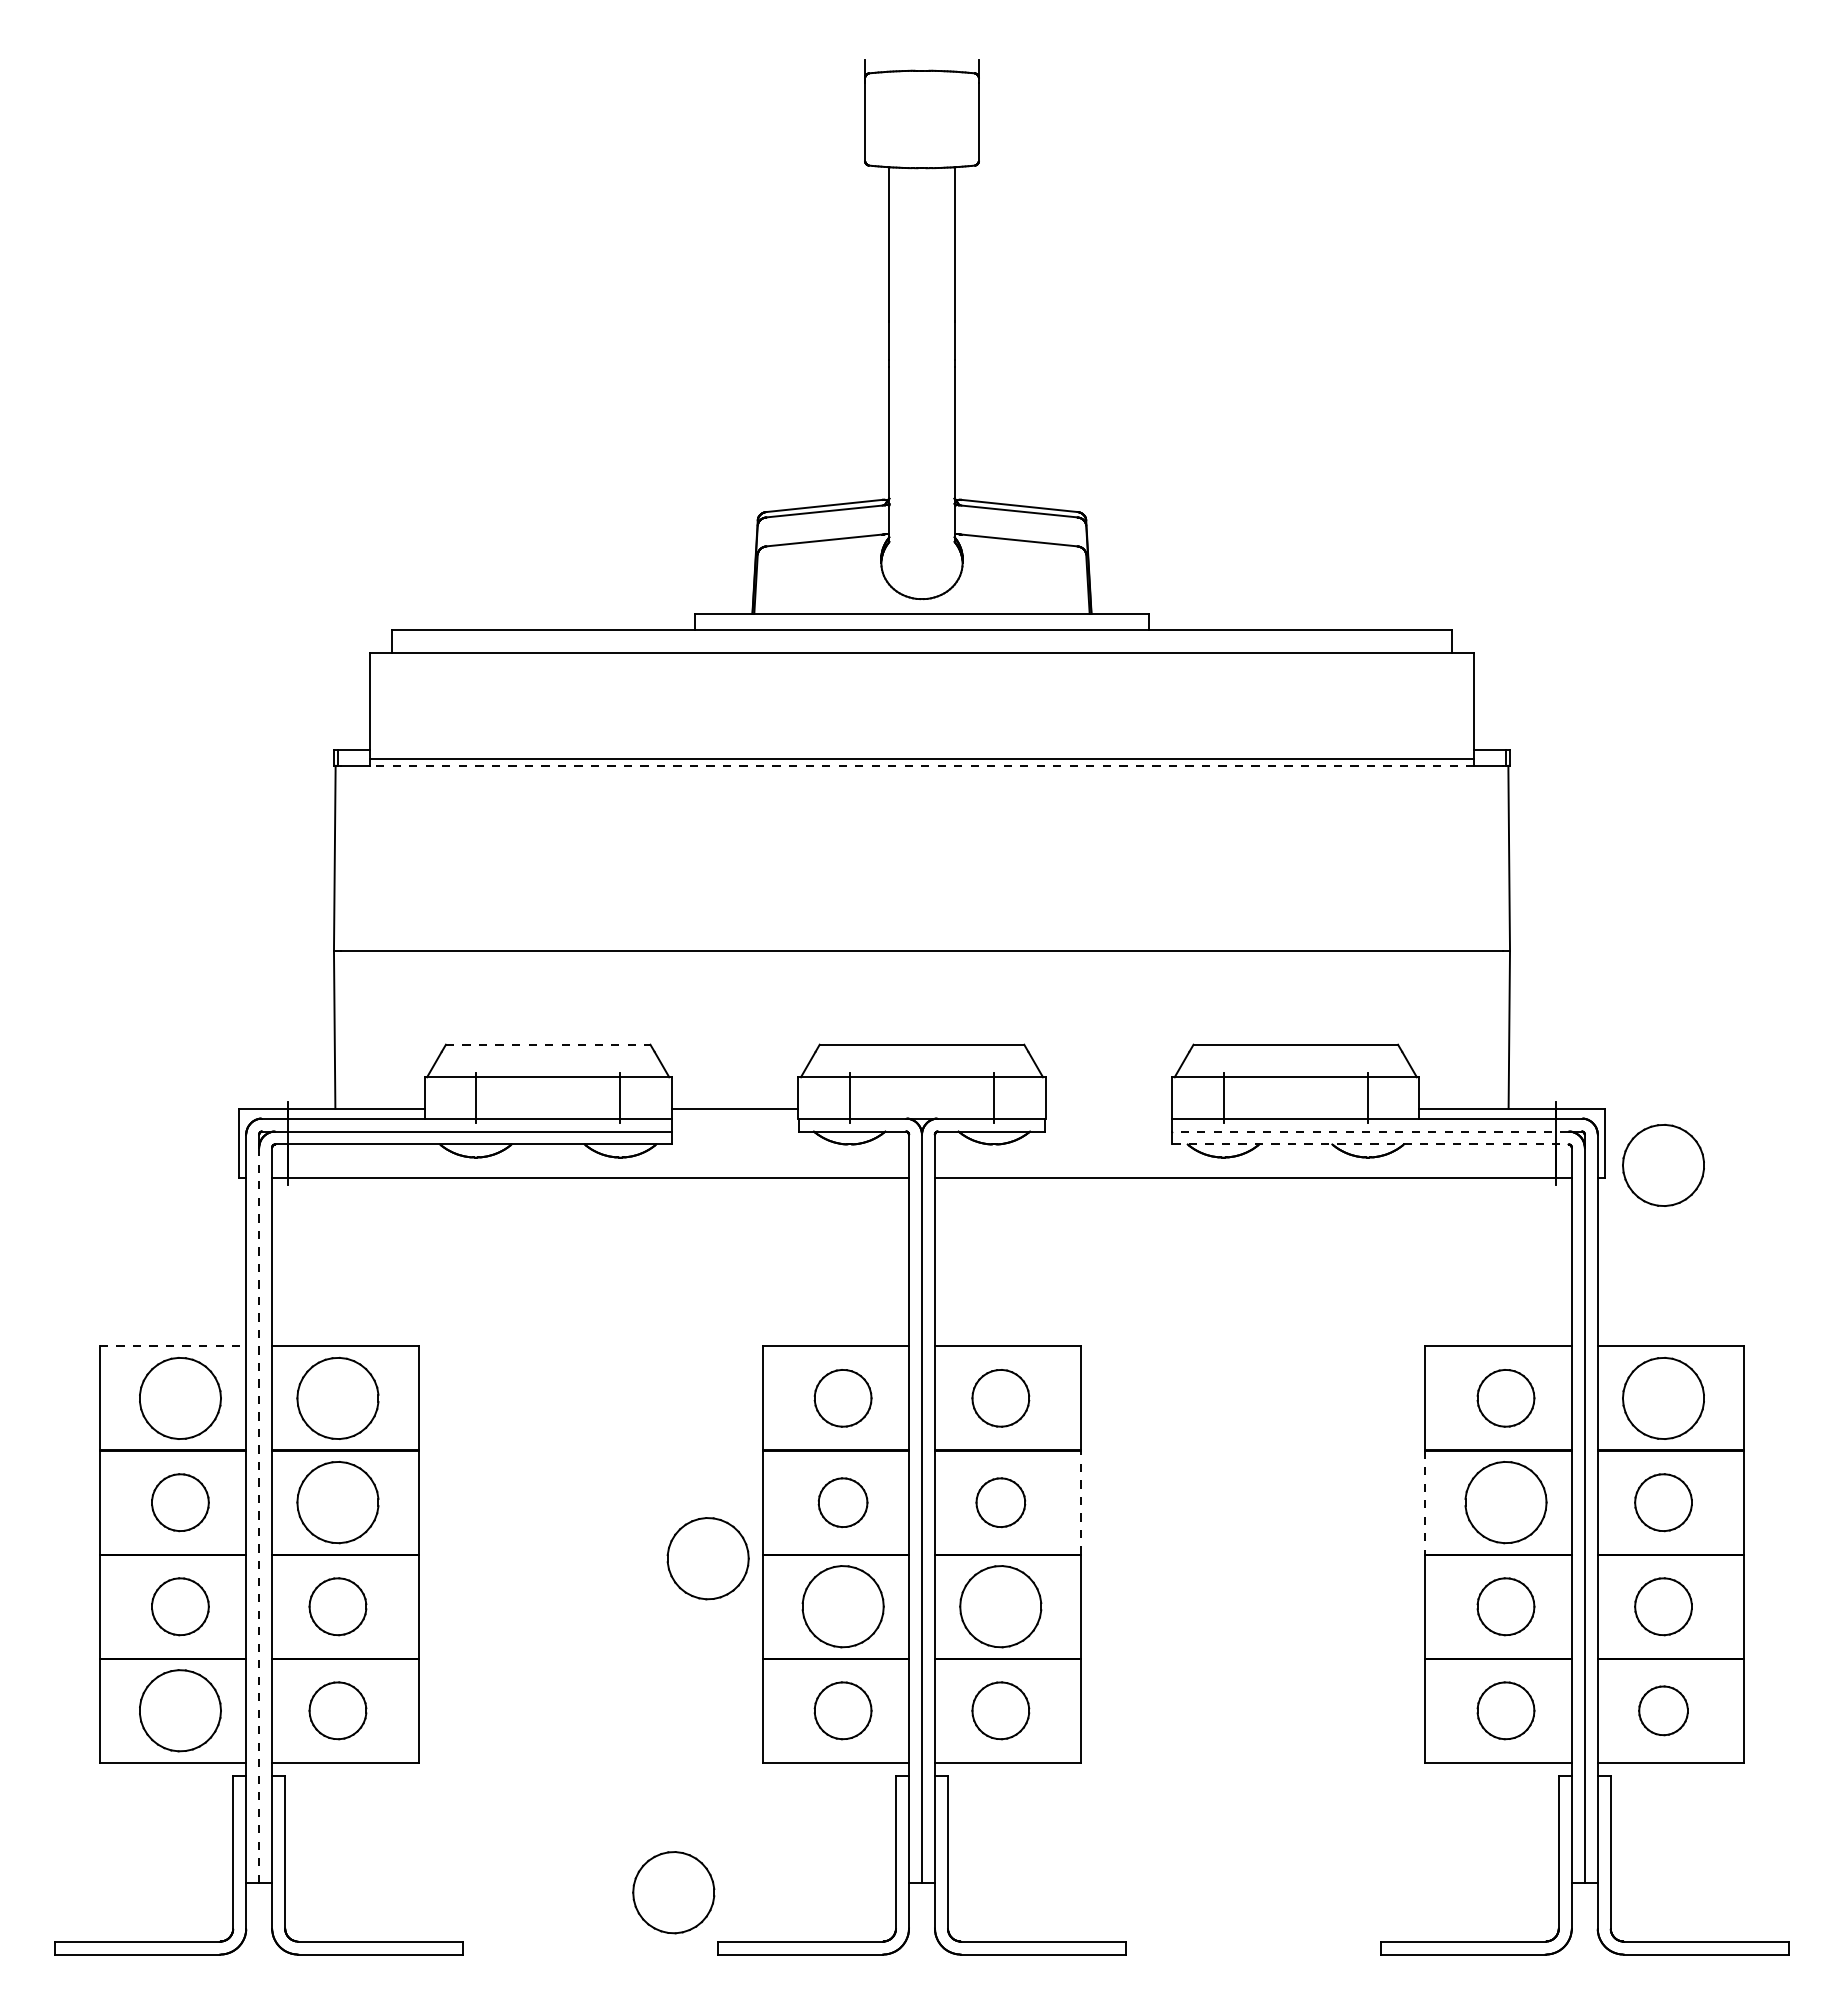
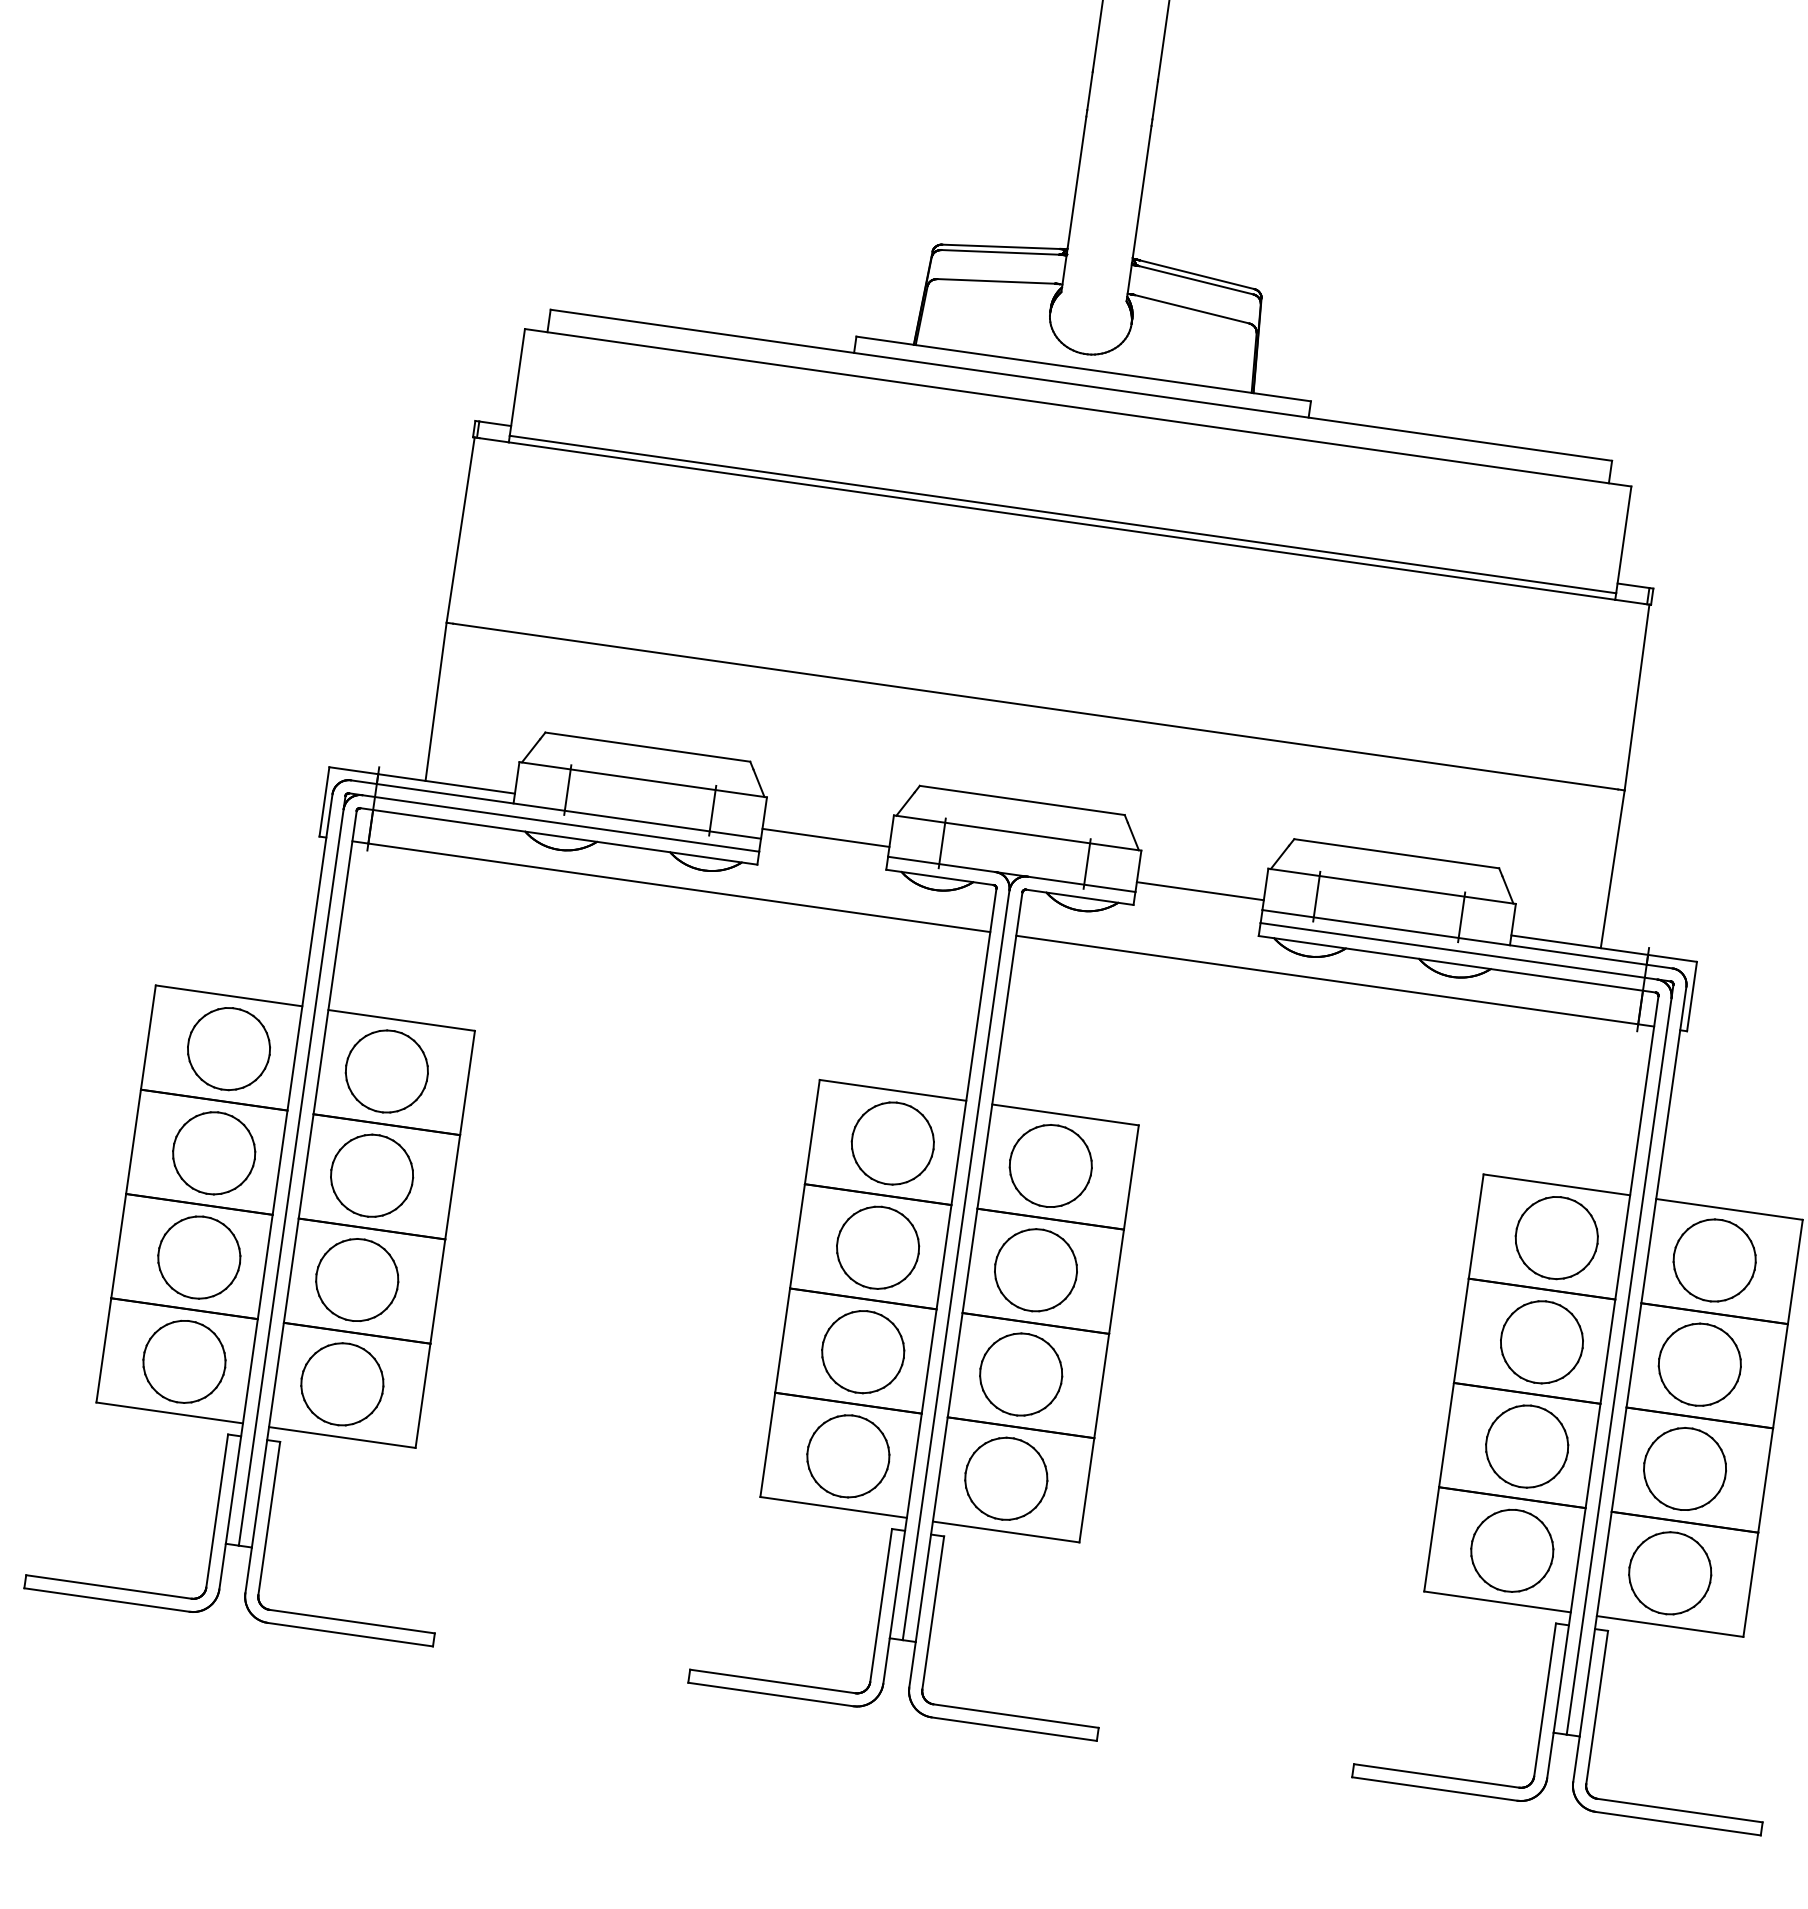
line: (921, 765) -> (1061, 520), dashed -> solid
line: (548, 1044) -> (648, 746), dashed -> solid
line: (1108, 1108) -> (1200, 890), added
line: (1369, 1131) -> (1458, 951), dashed -> solid
line: (1370, 1144) -> (1457, 964), dashed -> solid
part: (1663, 1165) -> (1747, 1027), removed
line: (173, 1346) -> (229, 996), dashed -> solid
part: (842, 1397) -> (892, 1142), size x1.43
part: (1000, 1397) -> (1050, 1165), size x1.43
part: (1505, 1397) -> (1556, 1236), size x1.43
part: (180, 1502) -> (214, 1153), size x1.43
part: (842, 1502) -> (877, 1247), size x1.67
part: (1000, 1502) -> (1035, 1270), size x1.67
line: (1081, 1502) -> (1116, 1281), dashed -> solid
part: (1663, 1502) -> (1699, 1364), size x1.43
line: (1425, 1503) -> (1461, 1331), dashed -> solid
line: (259, 1515) -> (291, 1177), dashed -> solid
part: (707, 1558) -> (734, 1284), removed
part: (180, 1606) -> (199, 1257), size x1.43
part: (337, 1606) -> (356, 1279), size x1.43
part: (1505, 1606) -> (1526, 1446), size x1.43
part: (1663, 1606) -> (1684, 1468), size x1.43
part: (337, 1710) -> (341, 1384), size x1.43
part: (842, 1710) -> (847, 1456), size x1.43
part: (1000, 1710) -> (1006, 1478), size x1.43
part: (1505, 1710) -> (1511, 1550), size x1.43
part: (1663, 1710) -> (1670, 1573), size x1.67
part: (673, 1892) -> (652, 1614), removed

